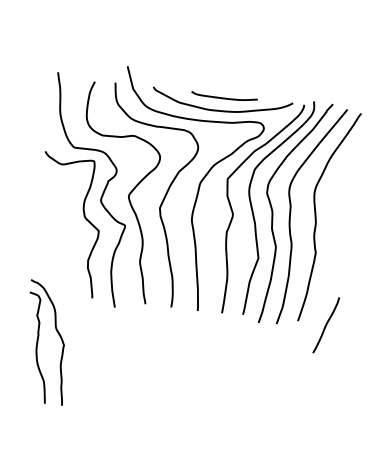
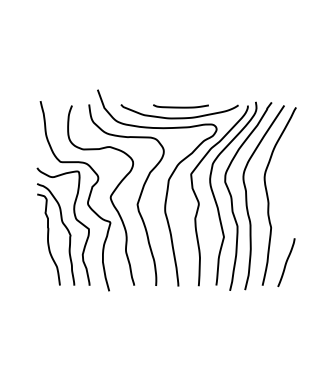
line: (326, 325) -> (286, 262), moved
part: (39, 339) -> (49, 232), moved

